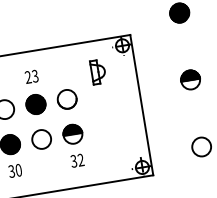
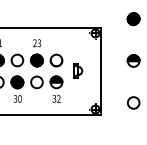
part: (98, 71) -> (78, 70), moved

